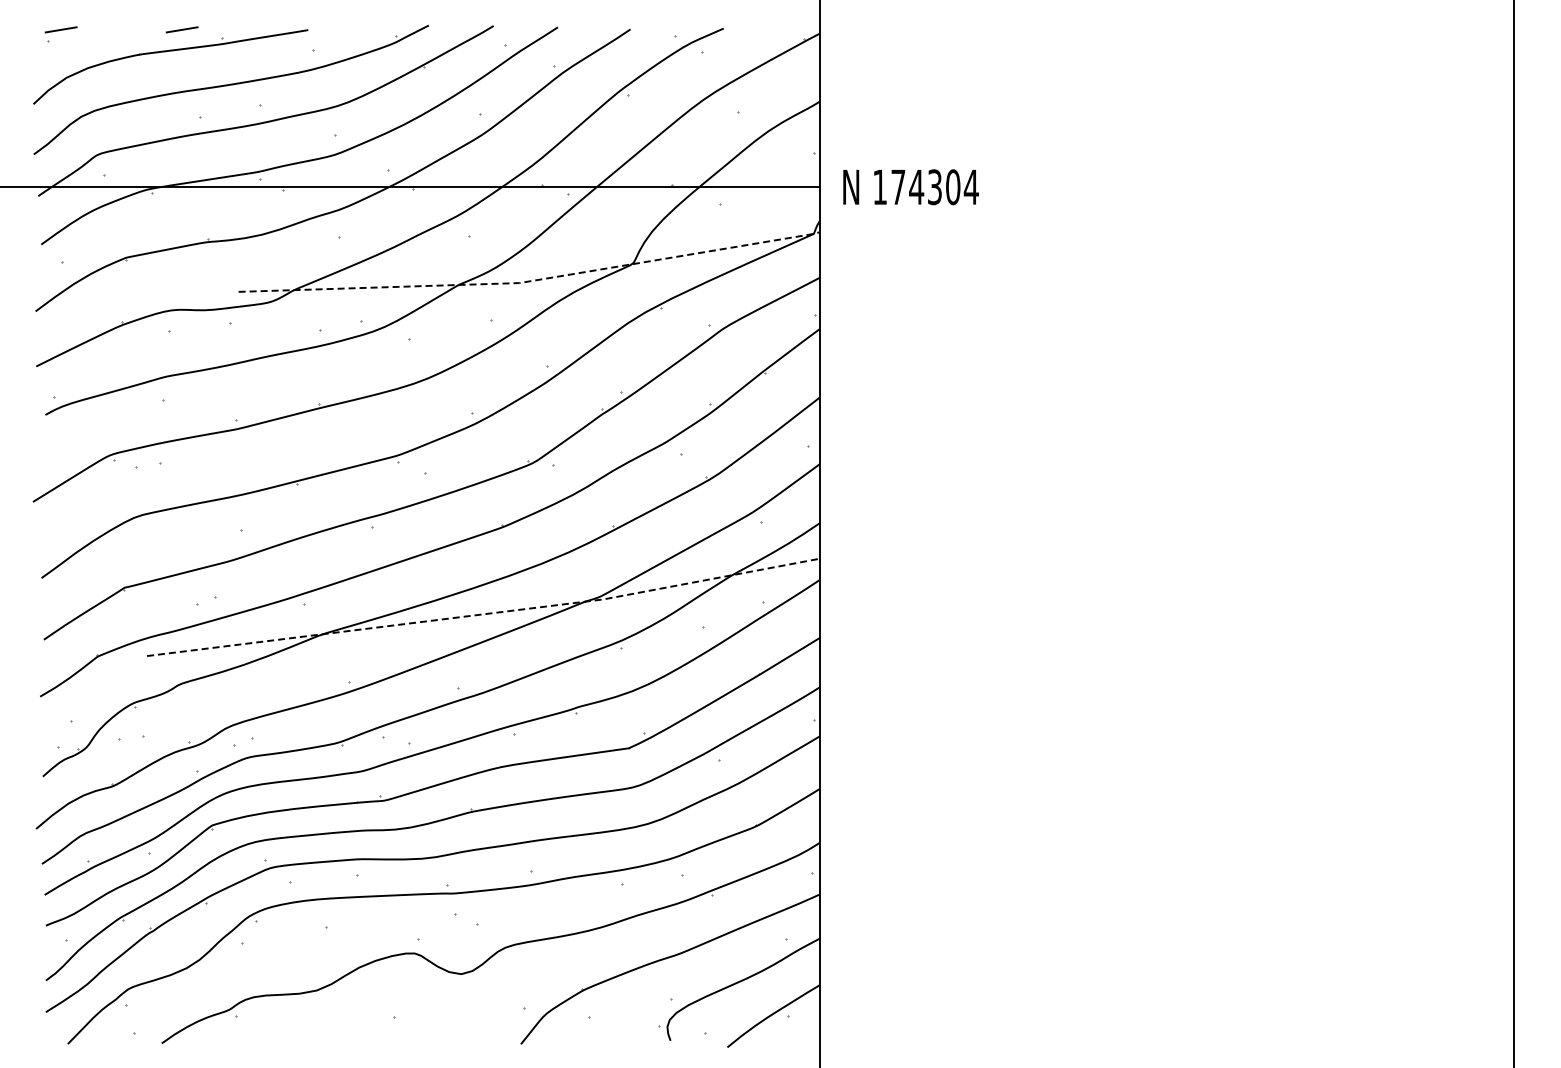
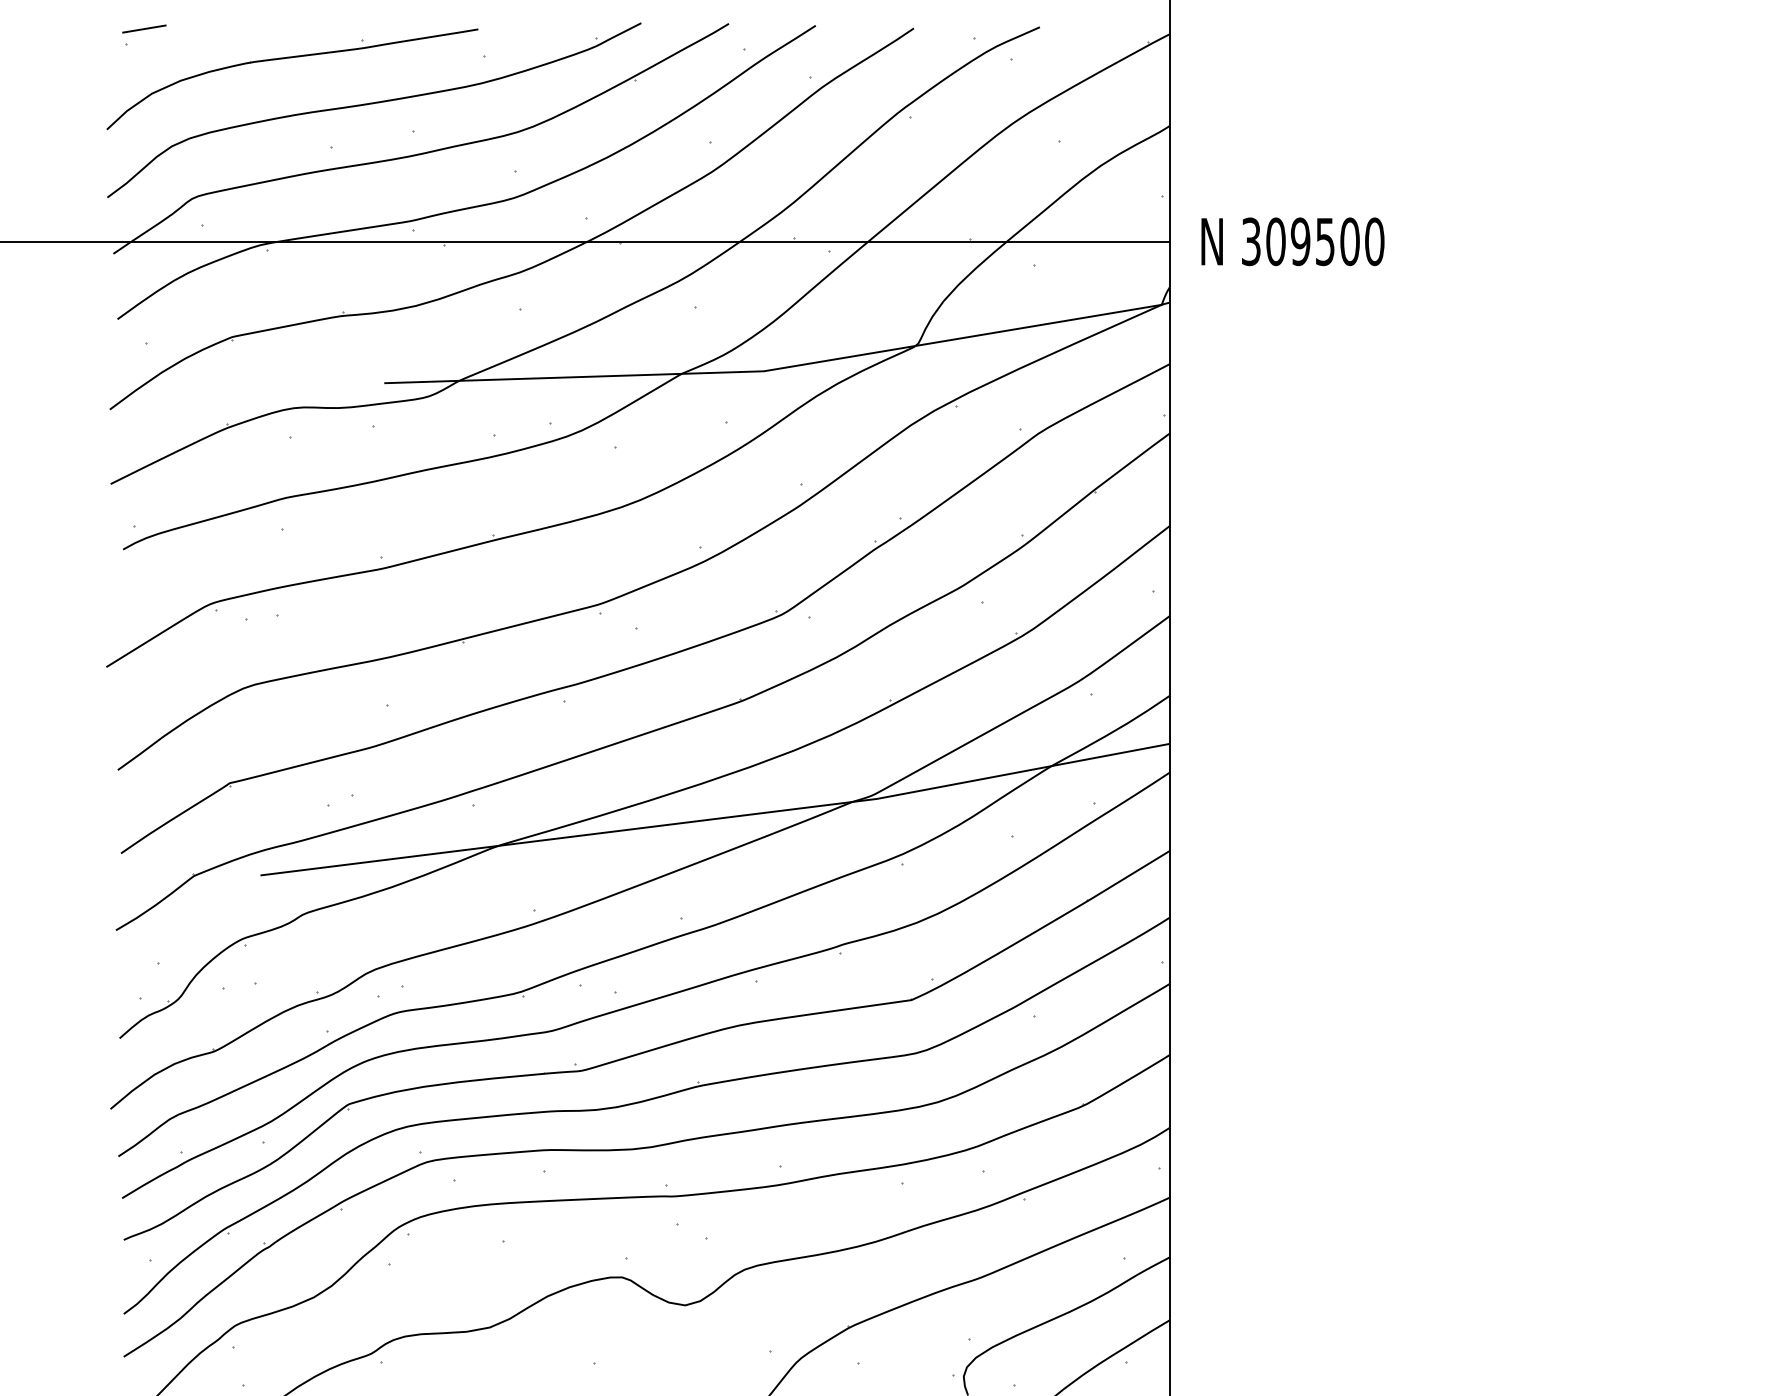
line: (181, 29) -> (307, 28), removed
text: (925, 187) -> (1312, 242), 174304 -> 309500
line: (531, 281) -> (780, 369), dashed -> solid
line: (485, 614) -> (717, 819), dashed -> solid

